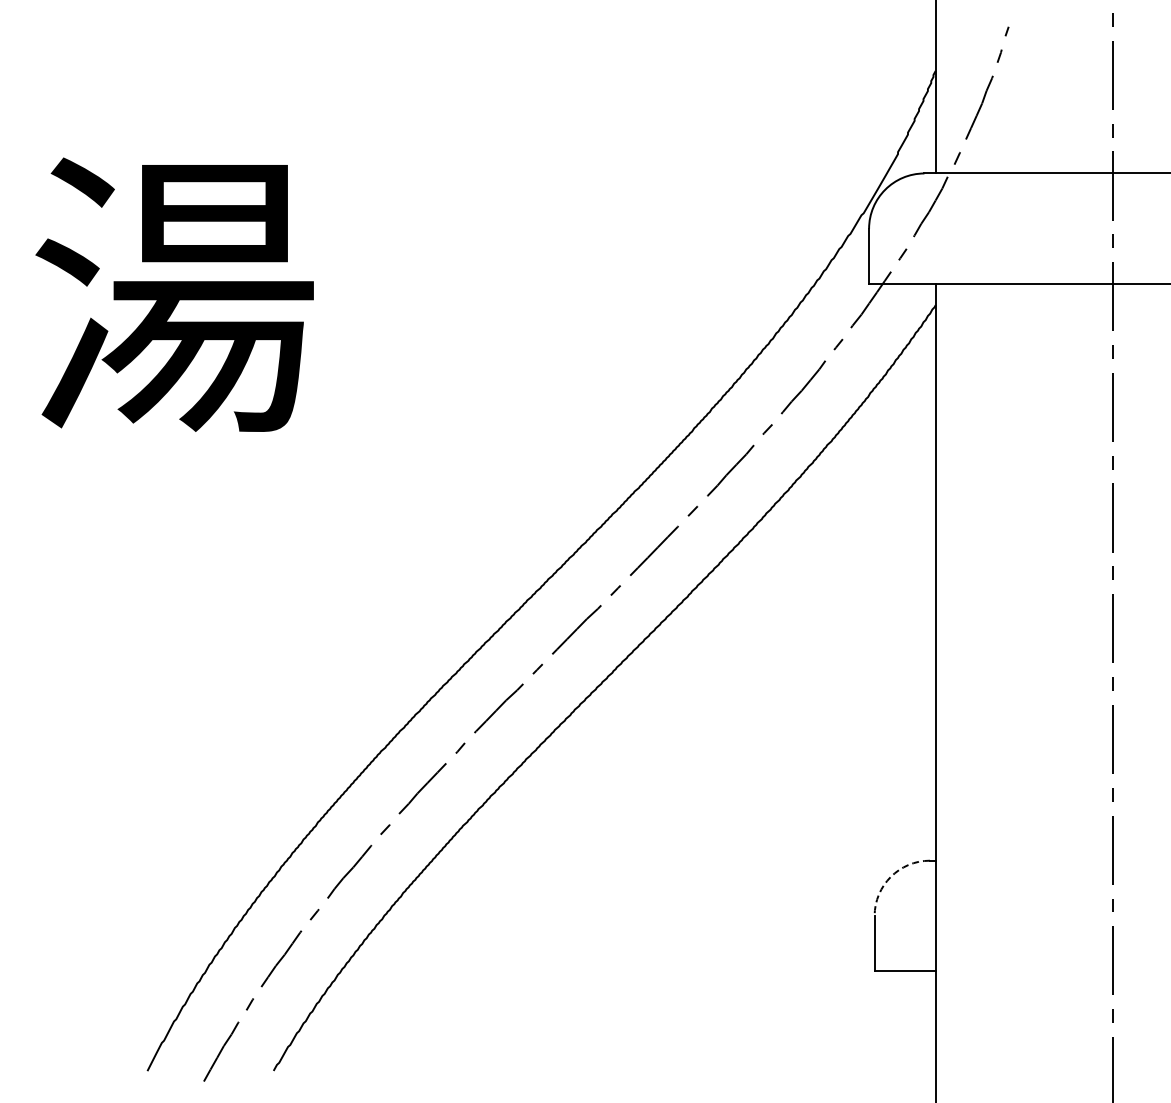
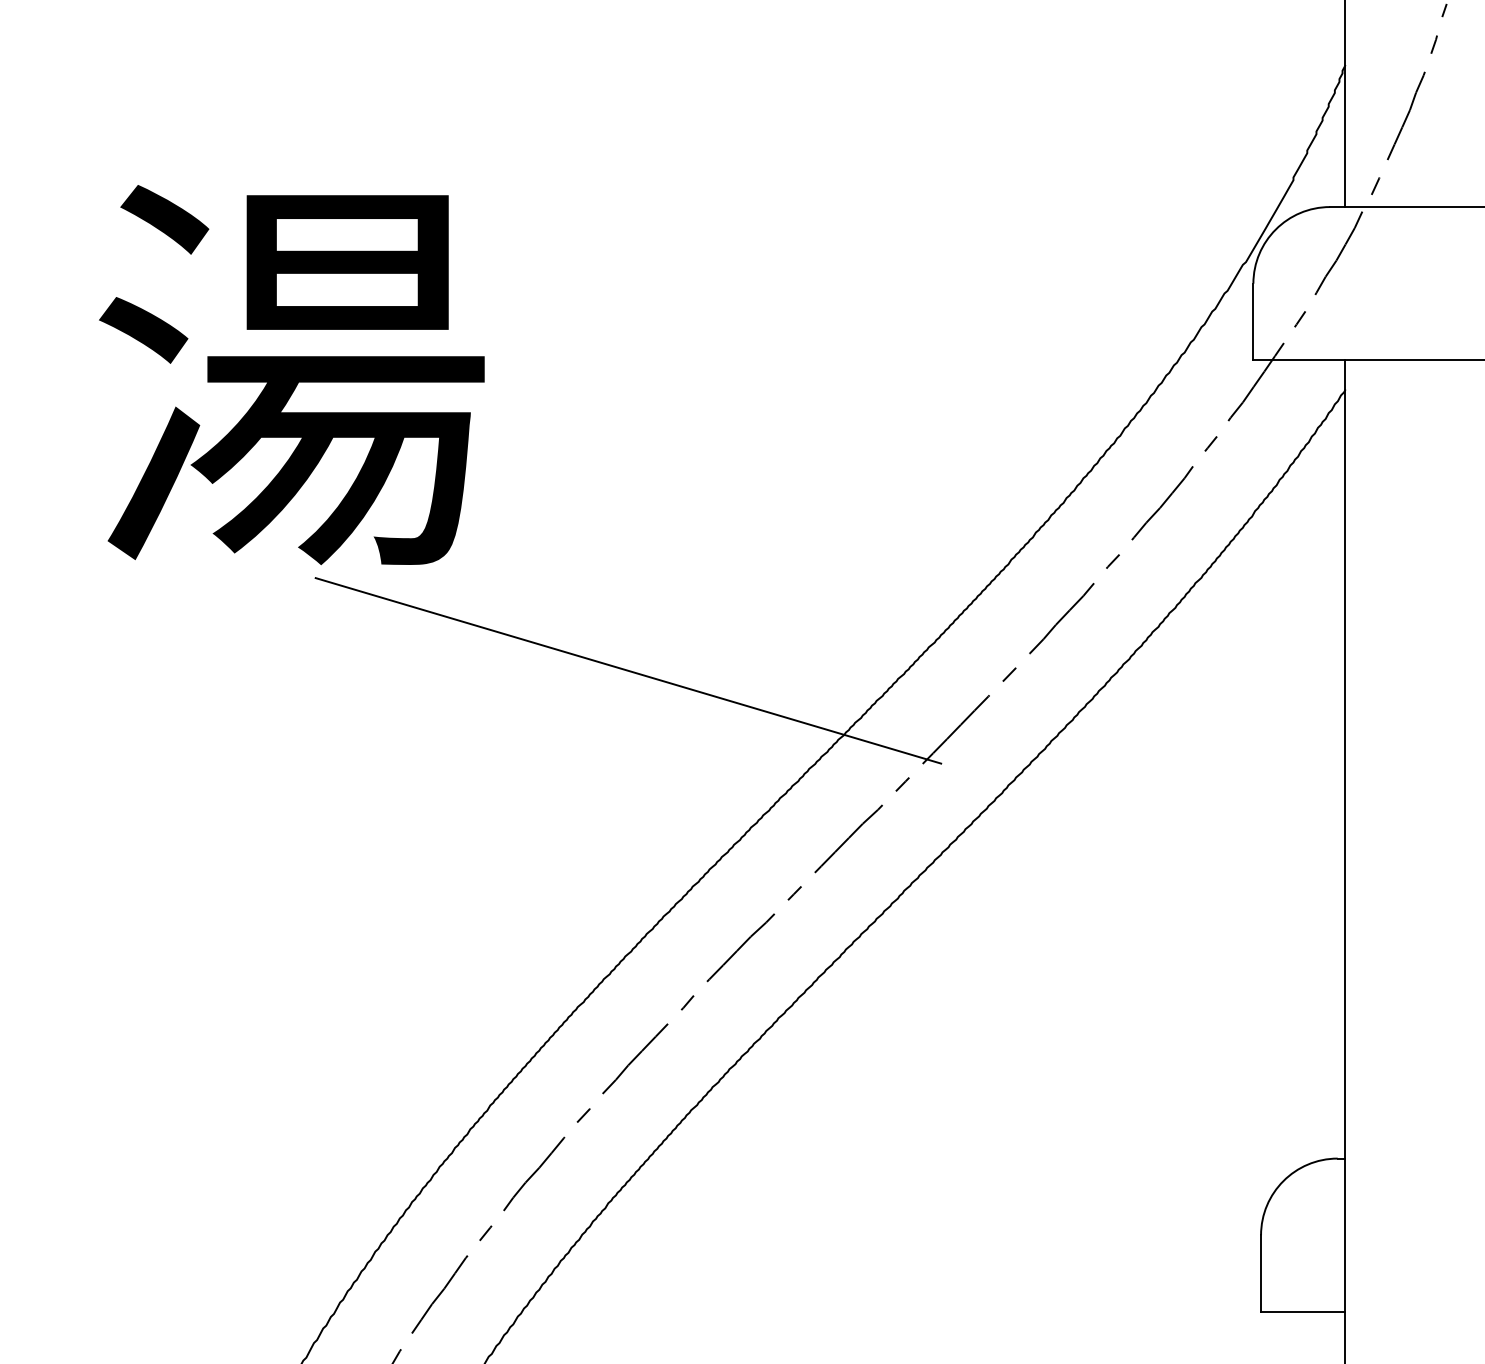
line: (417, 508) -> (628, 670), added
arc: (890, 876) -> (1283, 1180), dashed -> solid

